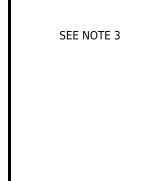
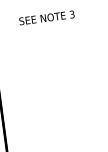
text: (89, 35) -> (46, 18), moved

